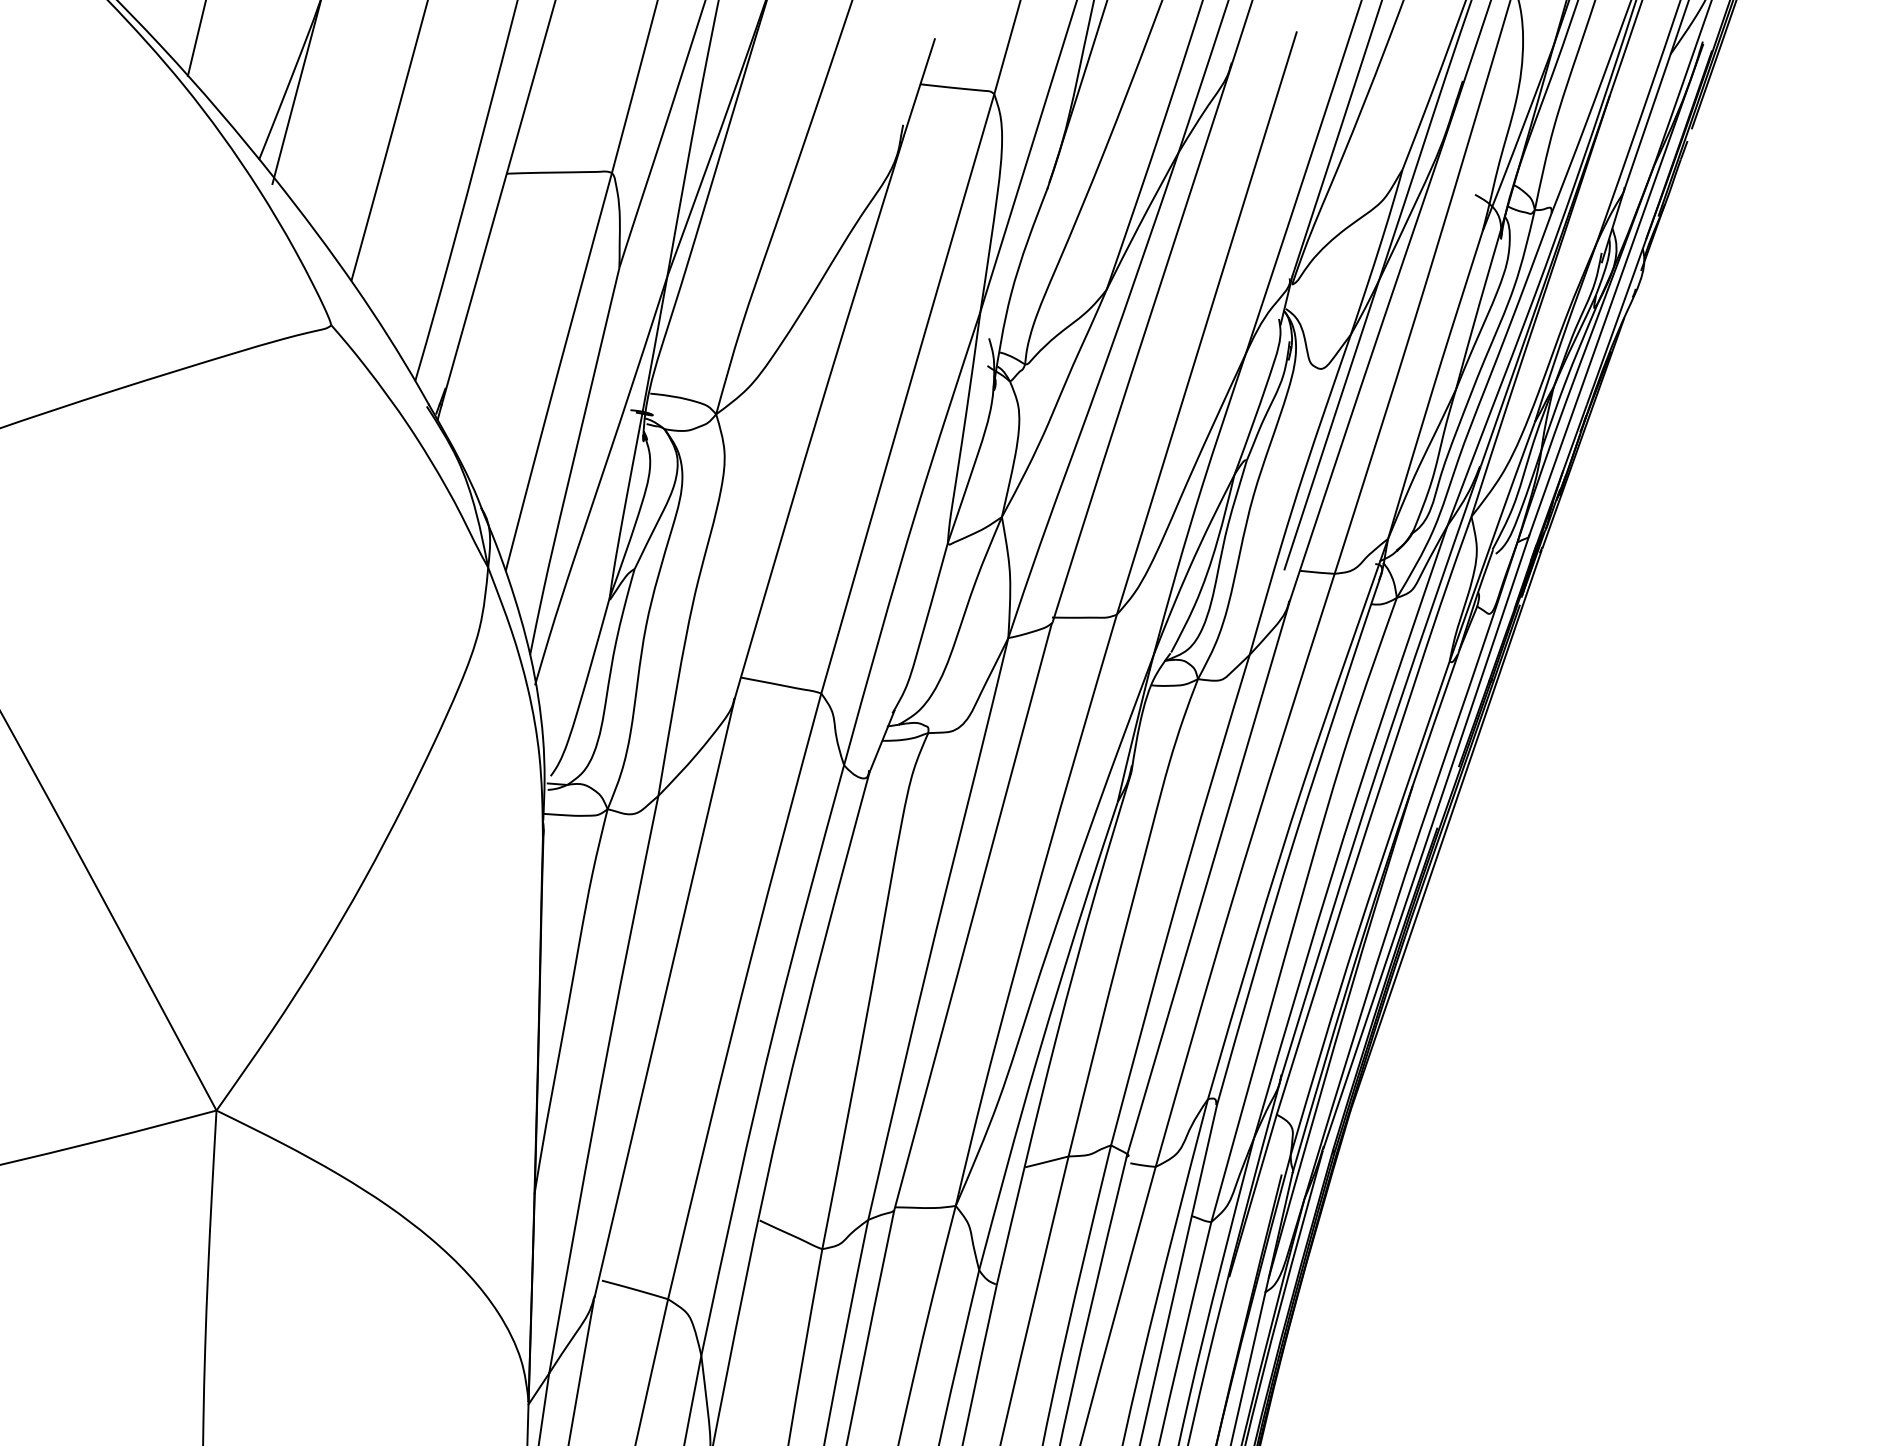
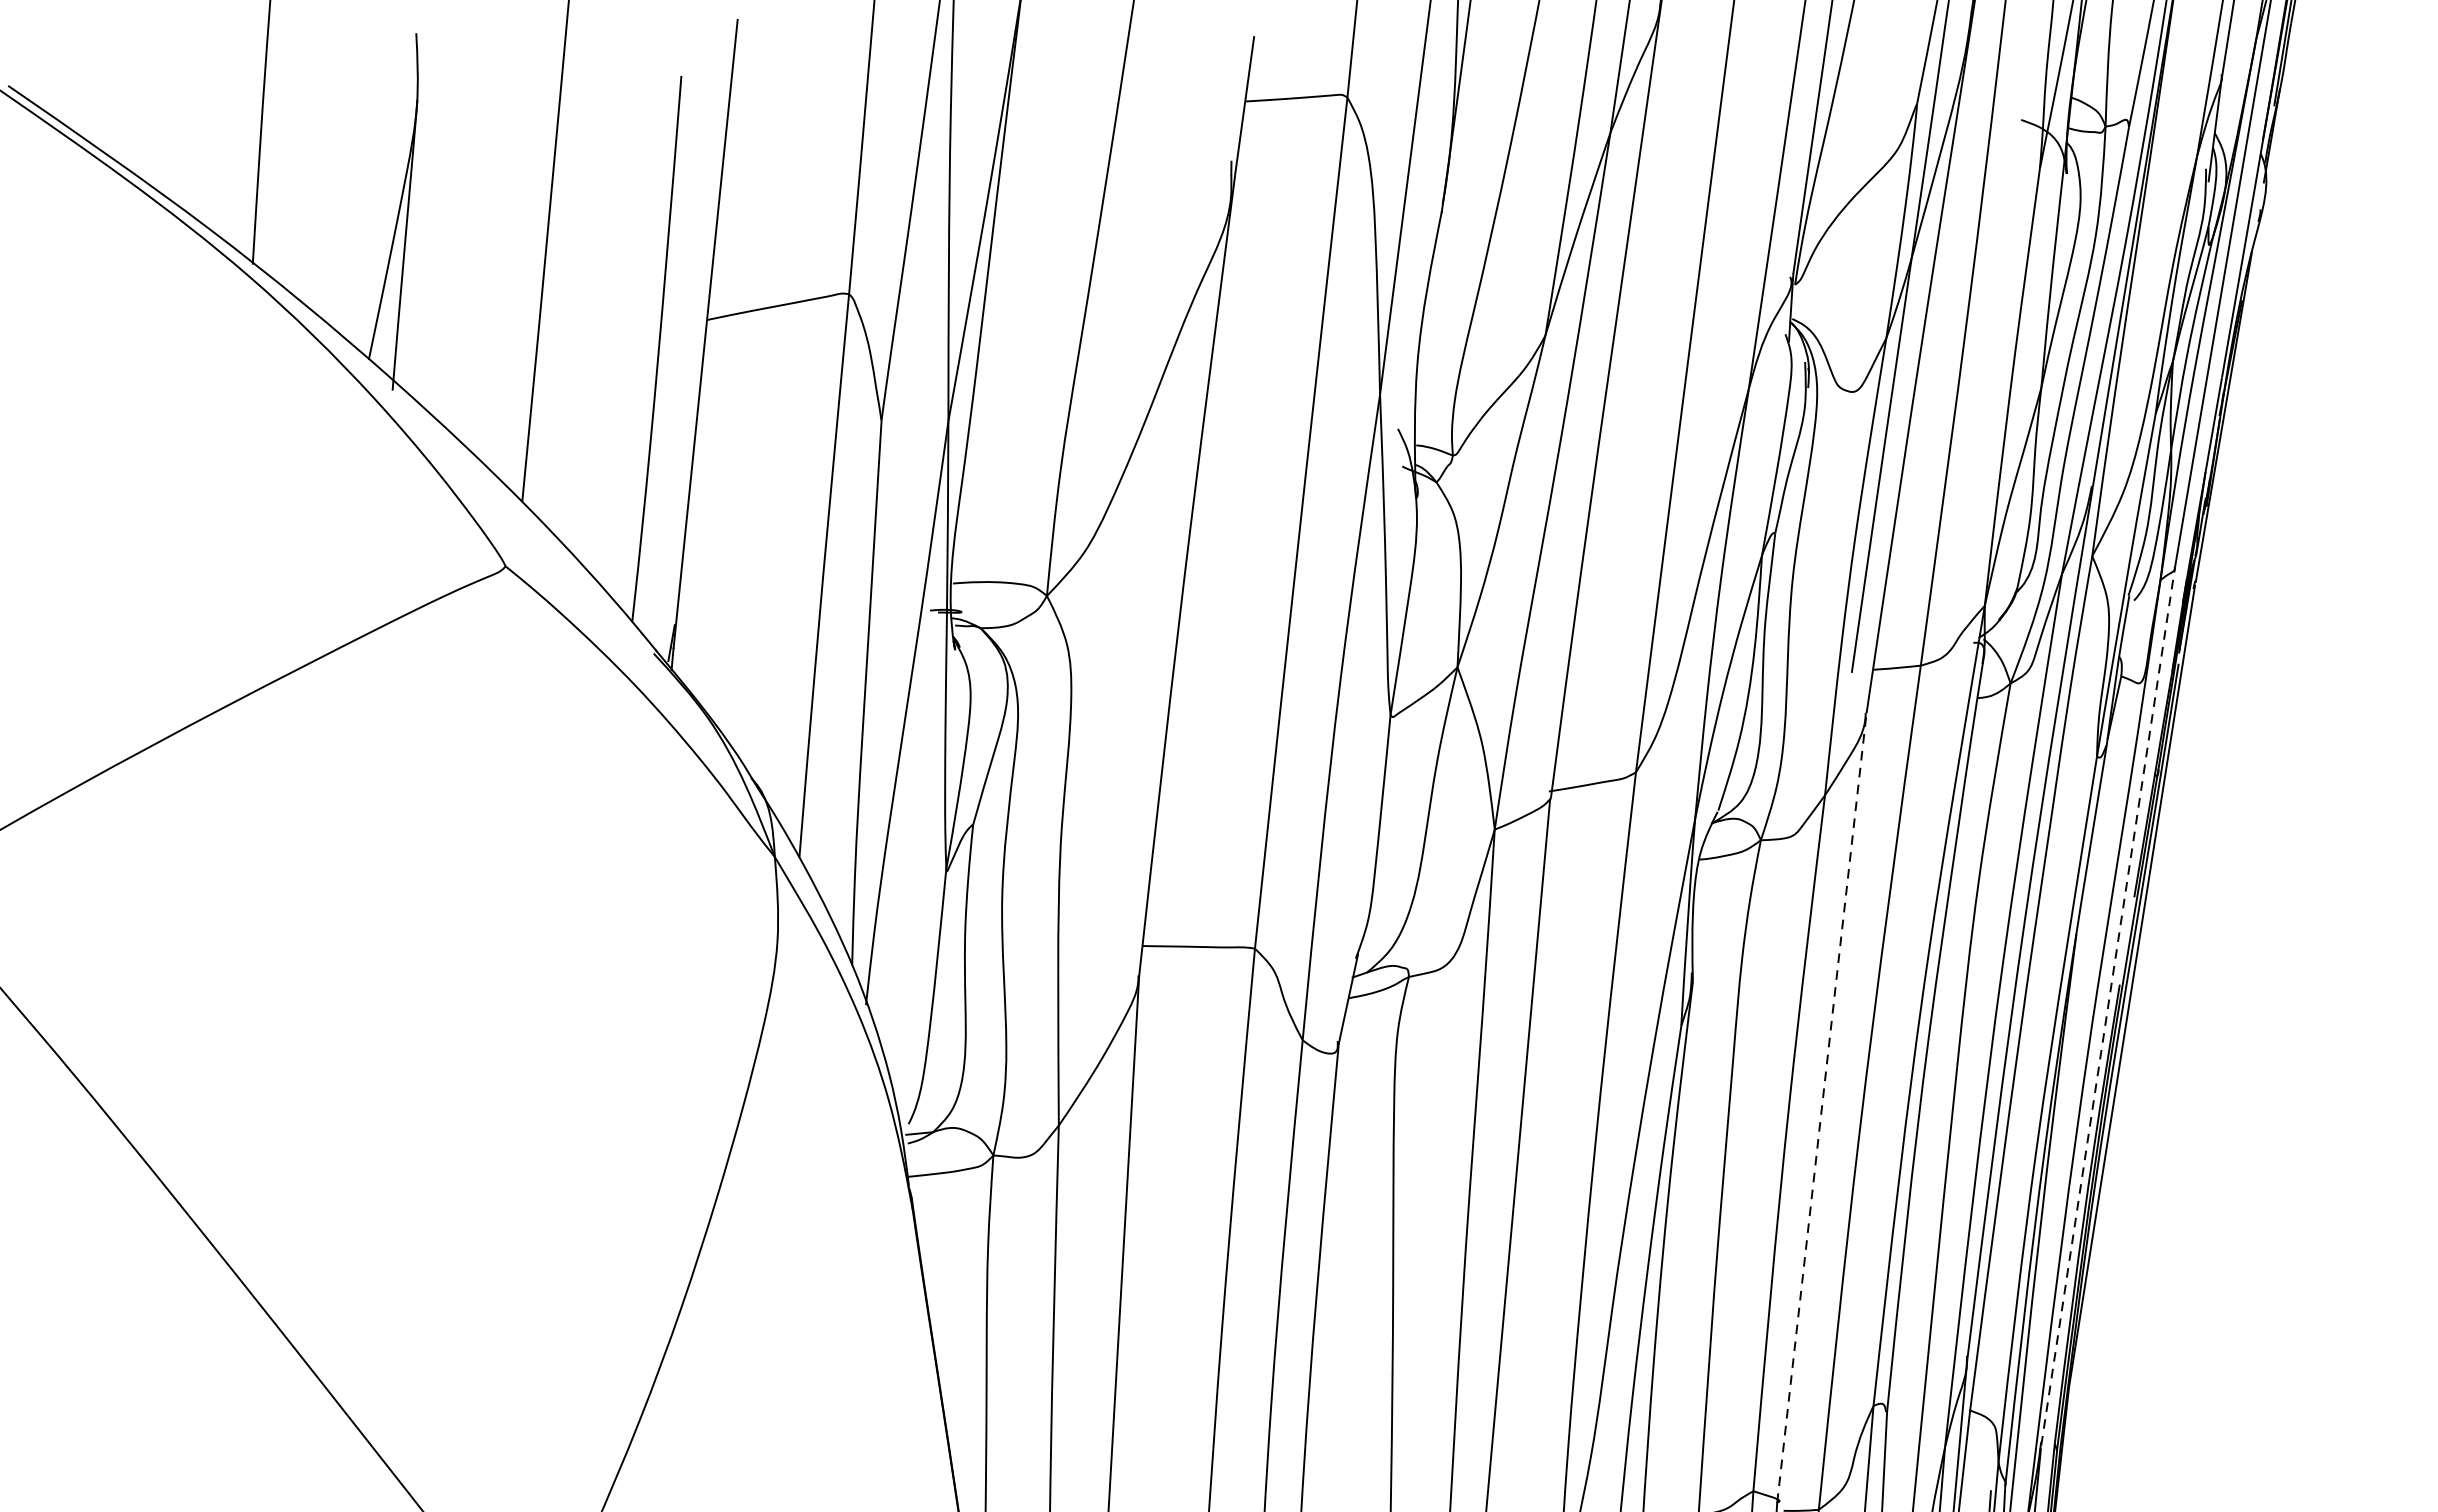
line: (1426, 841) -> (2108, 1005), solid -> dashed
line: (1208, 878) -> (1822, 1107), solid -> dashed

